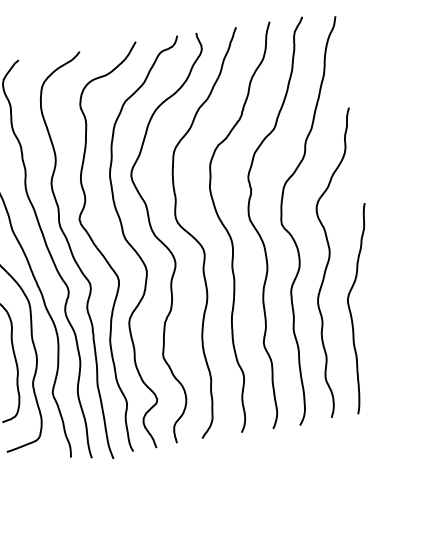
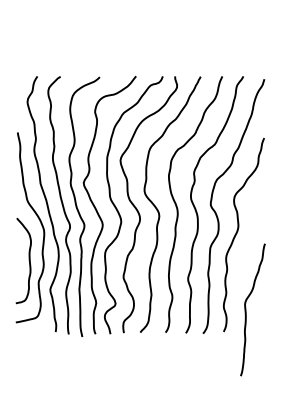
curve: (351, 309) -> (246, 309), moved

